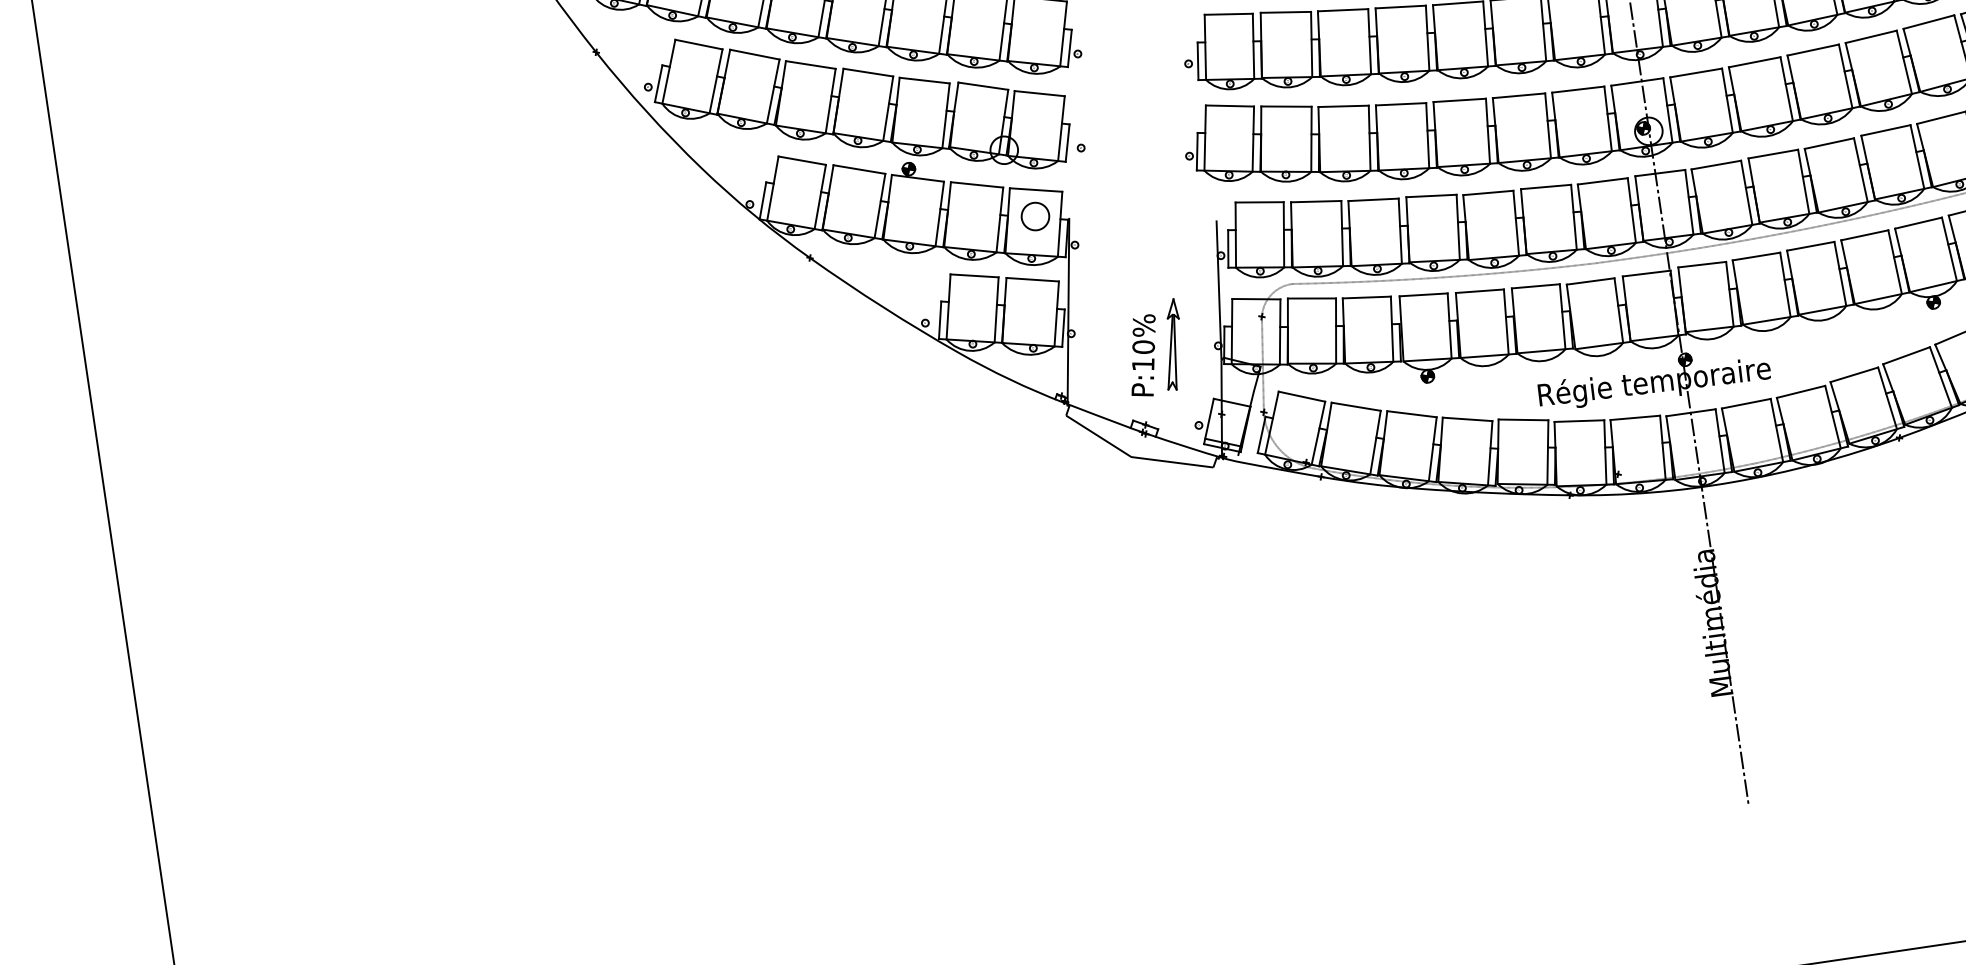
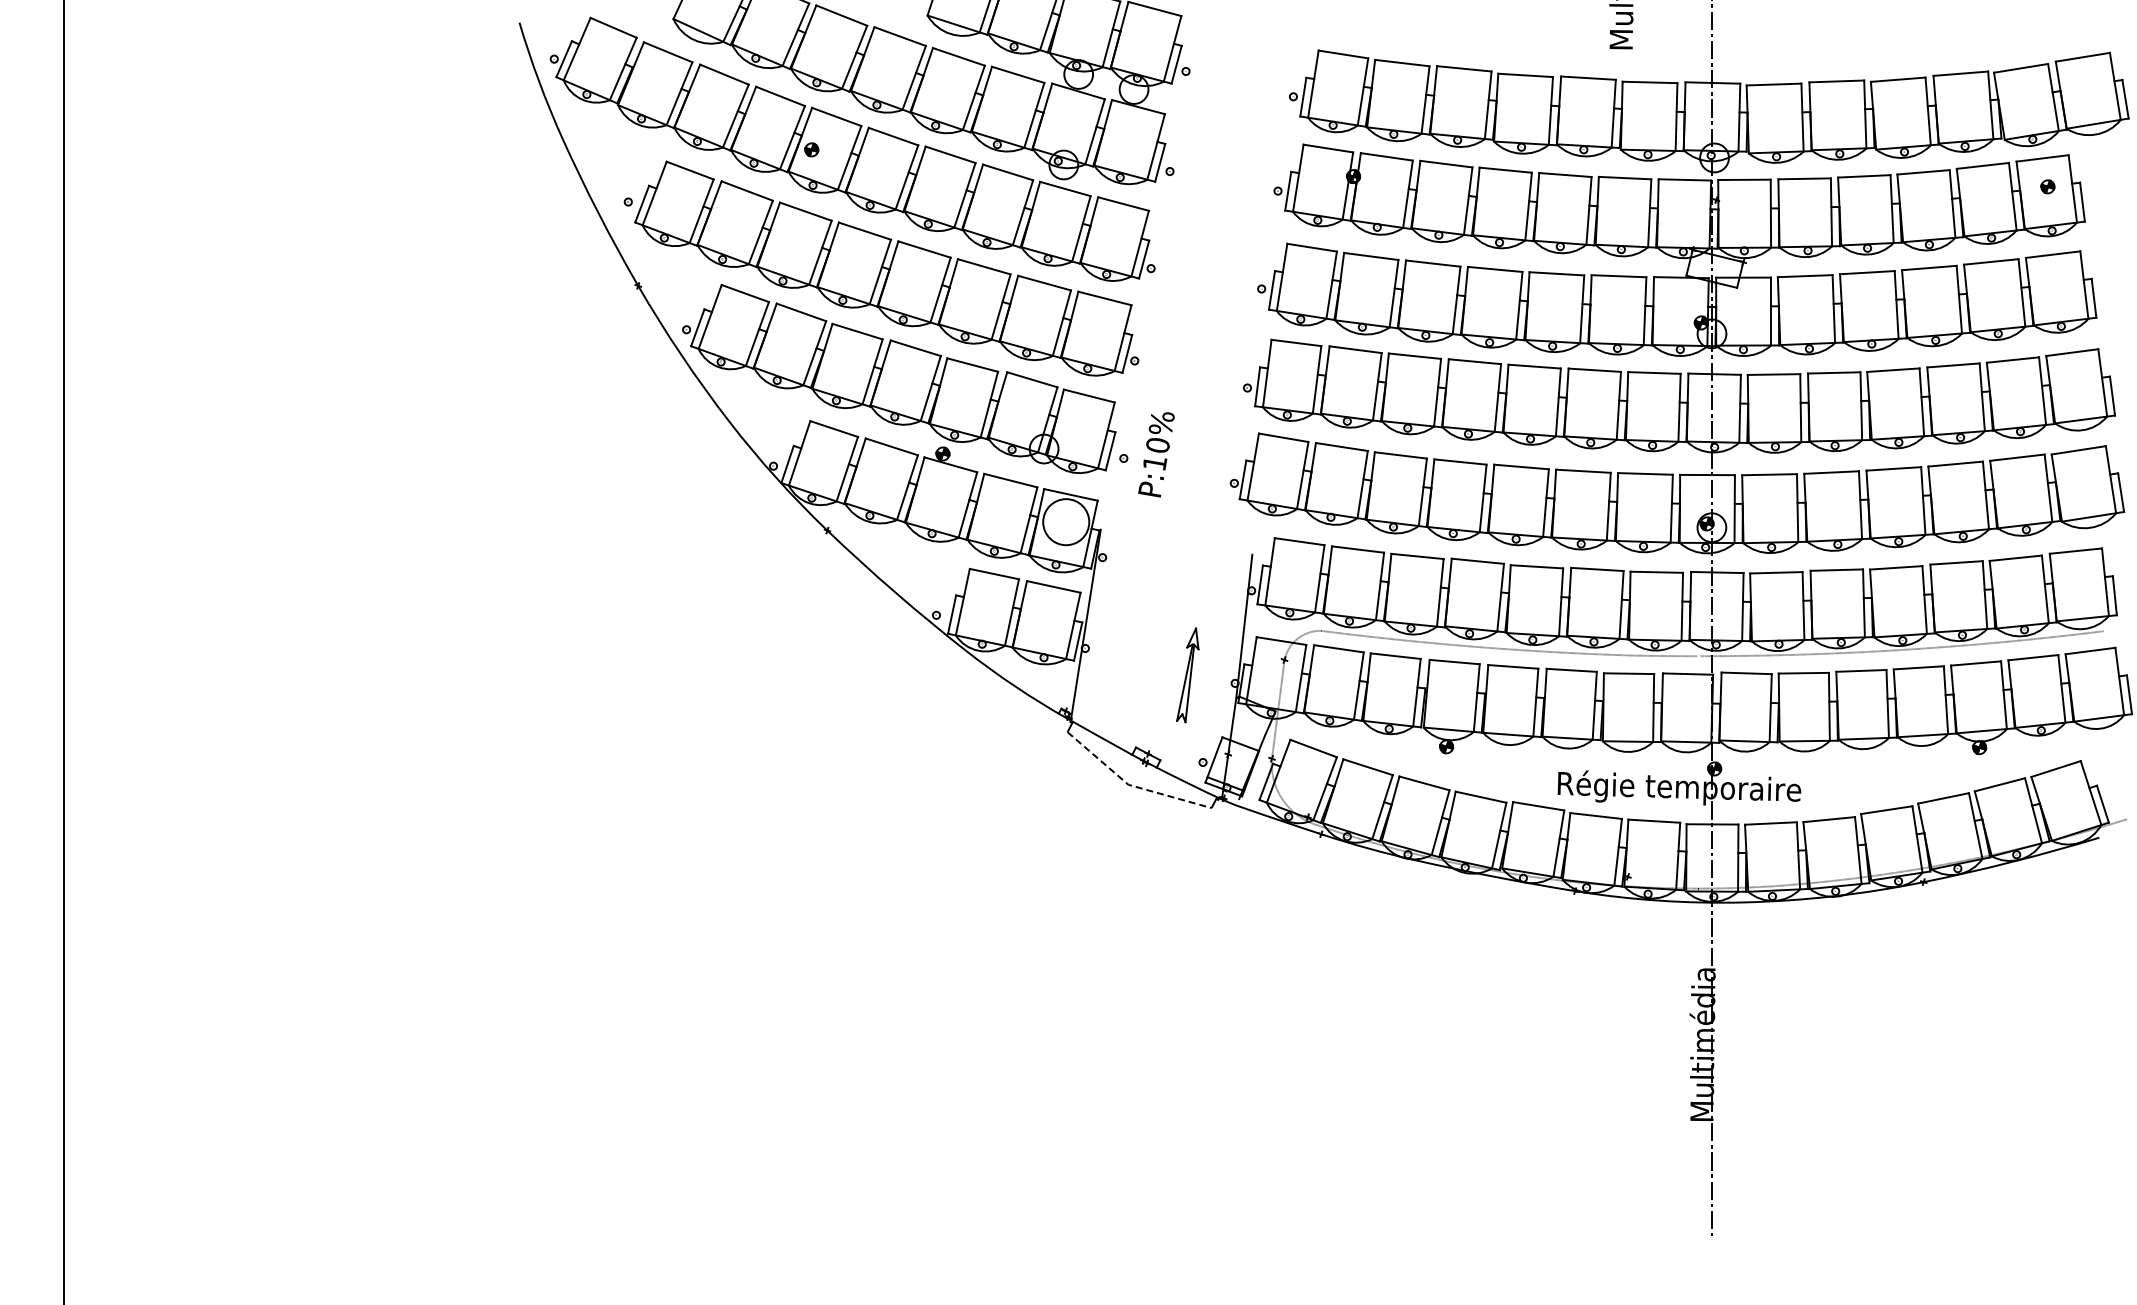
circle: (1034, 216) -> (1065, 521), size x1.6
text: (1143, 356) -> (1156, 454), moved
line: (1134, 457) -> (1131, 785), solid -> dashed

